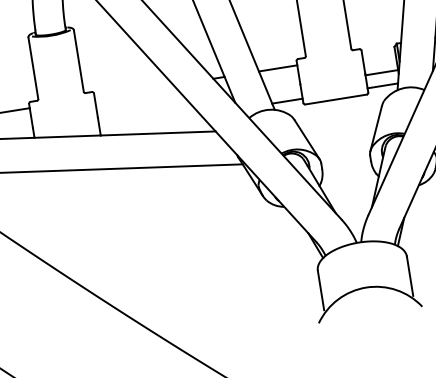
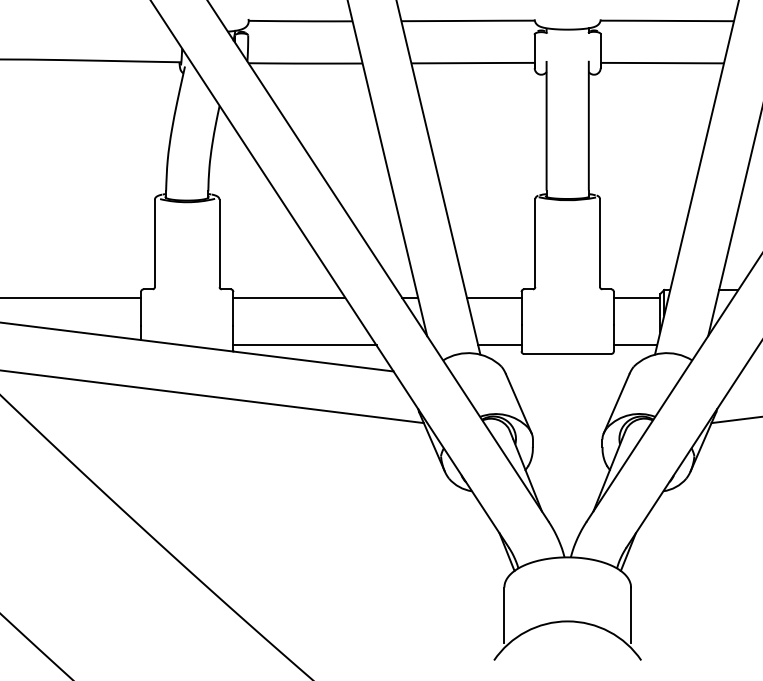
line: (381, 72) -> (636, 297), moved
line: (134, 91) -> (289, 297), added
line: (150, 123) -> (304, 345), added

